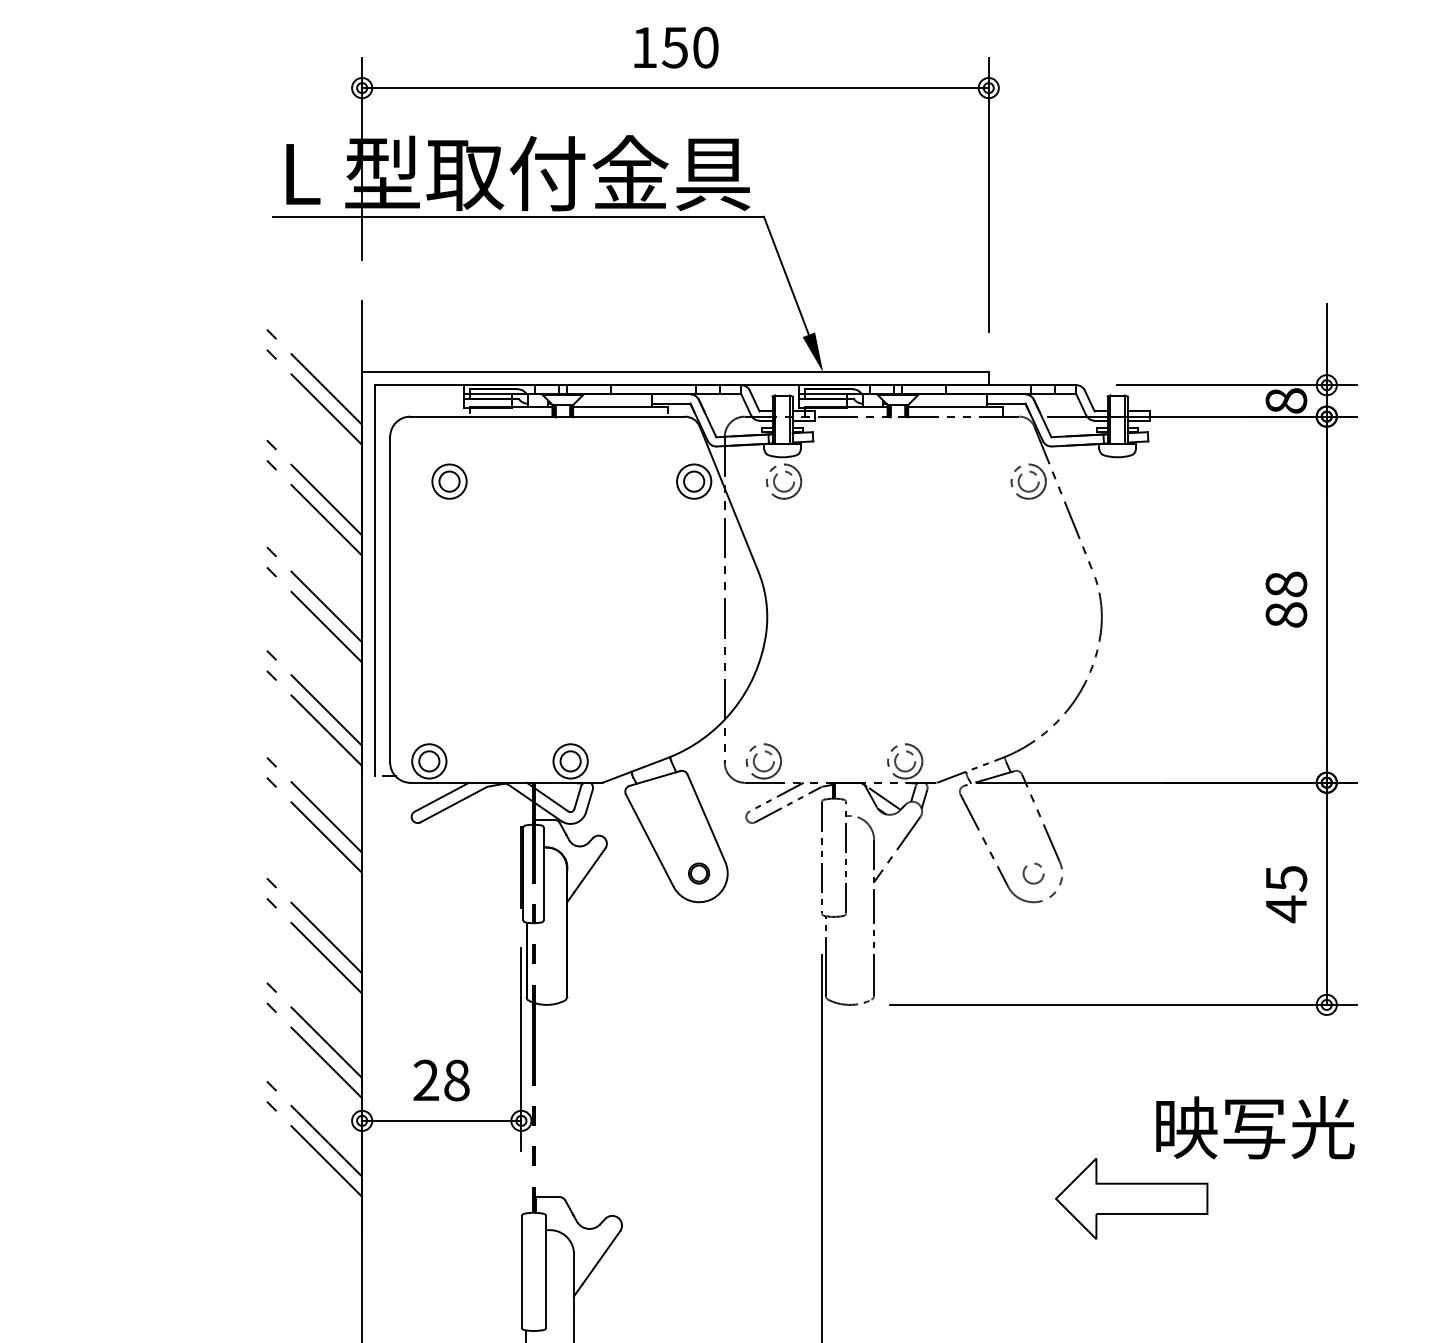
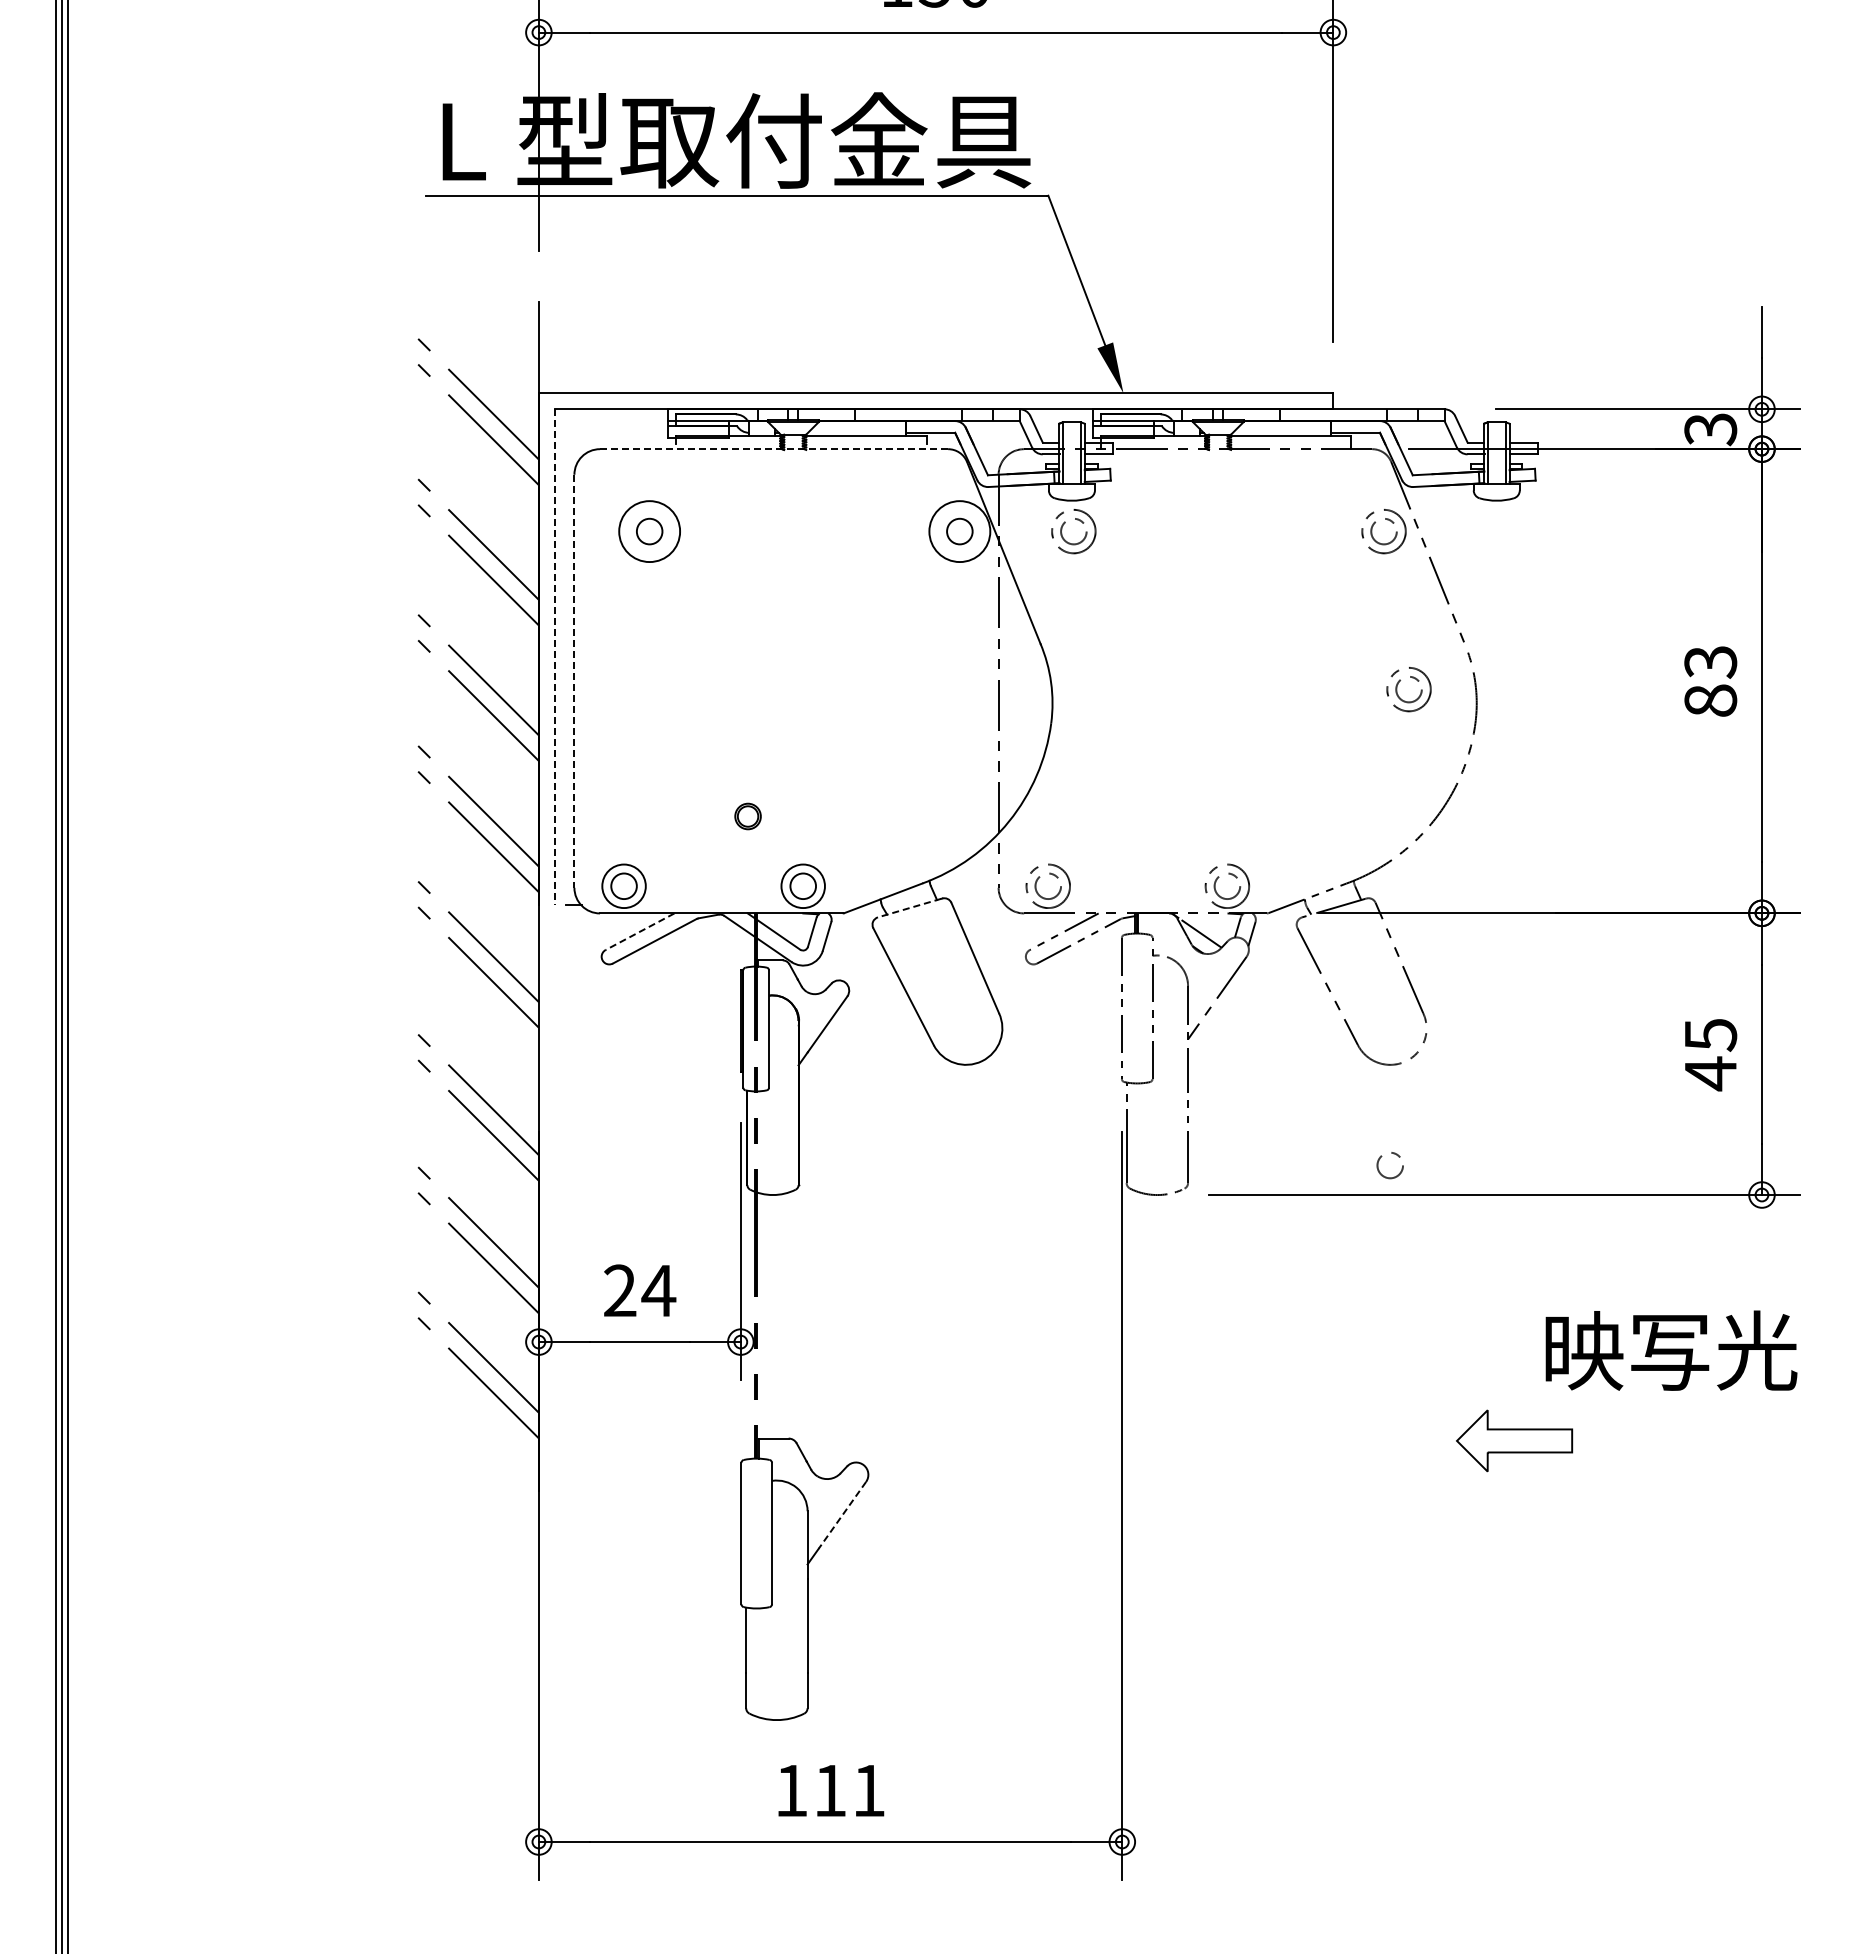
text: (1286, 401) -> (1710, 429), 8 -> 3
line: (547, 416) -> (773, 449), solid -> dashed
circle: (449, 481) -> (649, 531), size x1.4
circle: (693, 481) -> (959, 531), size x1.4
line: (375, 580) -> (555, 657), solid -> dashed
text: (1286, 584) -> (1710, 661), 88 -> 83
line: (390, 599) -> (574, 681), solid -> dashed
part: (1039, 606) -> (1397, 689), added
line: (654, 778) -> (909, 908), solid -> dashed
line: (442, 797) -> (640, 931), solid -> dashed
part: (698, 873) -> (747, 816), moved
circle: (1033, 873) -> (1389, 1165), moved
text: (456, 1080) -> (658, 1290), 28 -> 24
part: (1131, 1198) -> (1514, 1440), size x0.6
line: (601, 1257) -> (842, 1515), solid -> dashed

